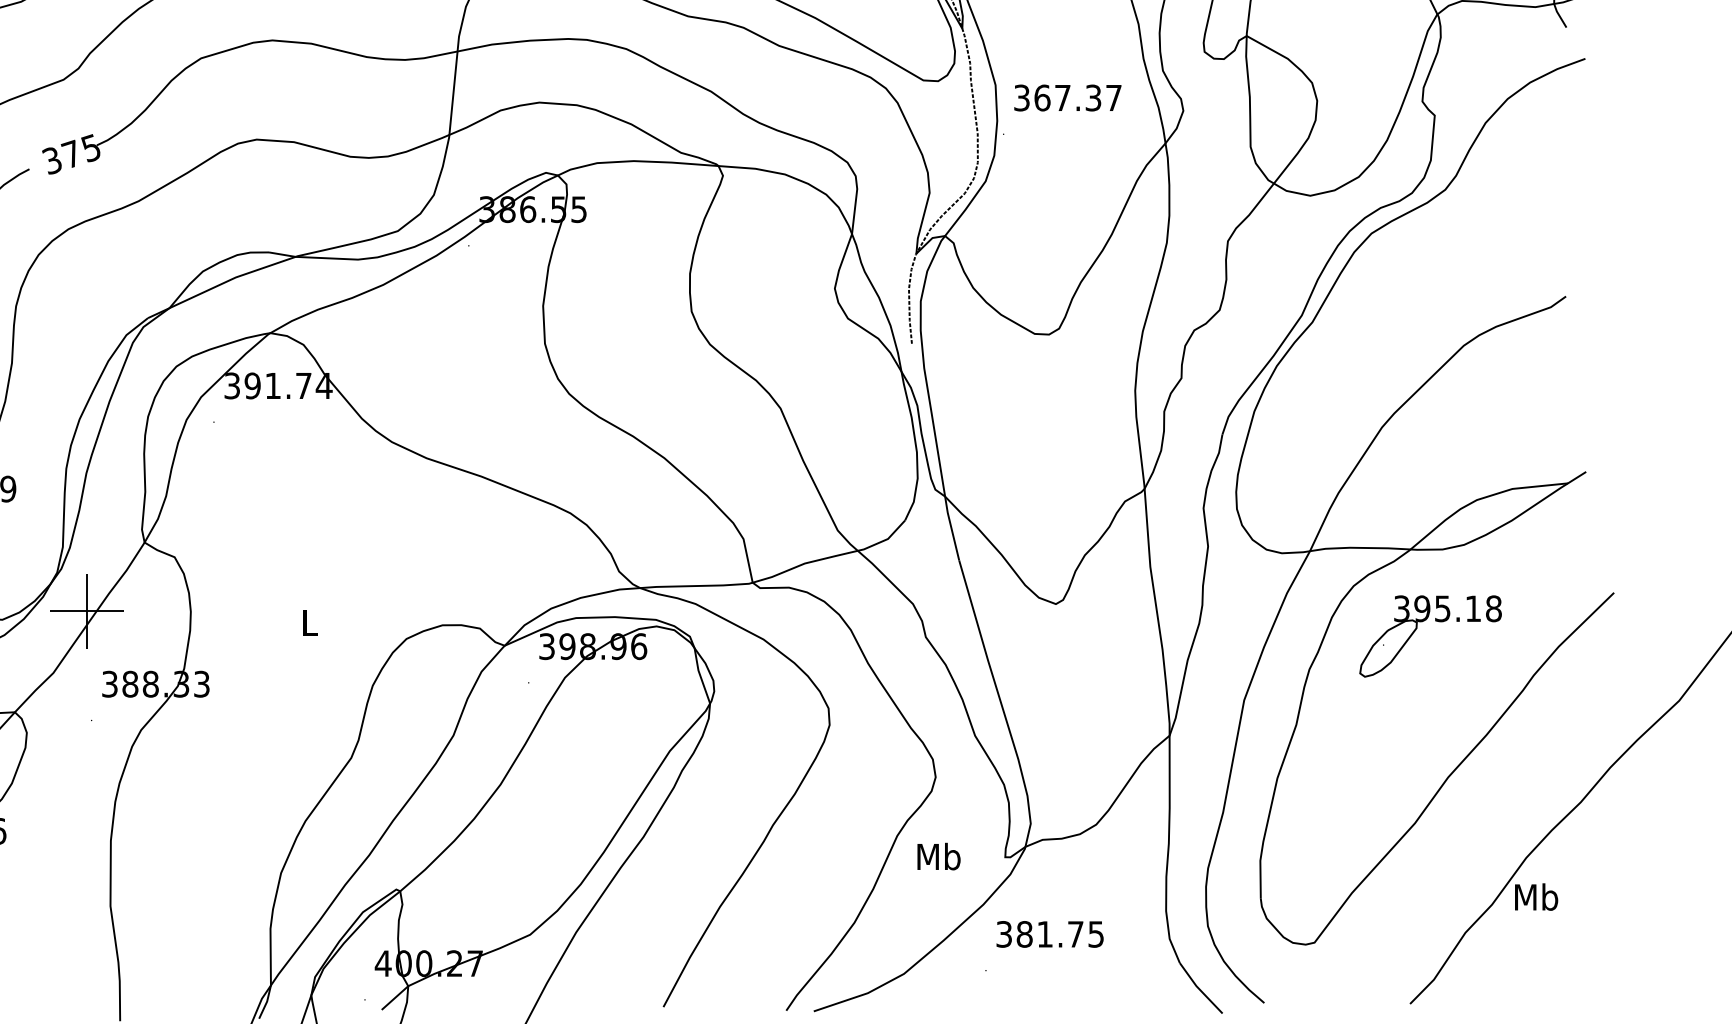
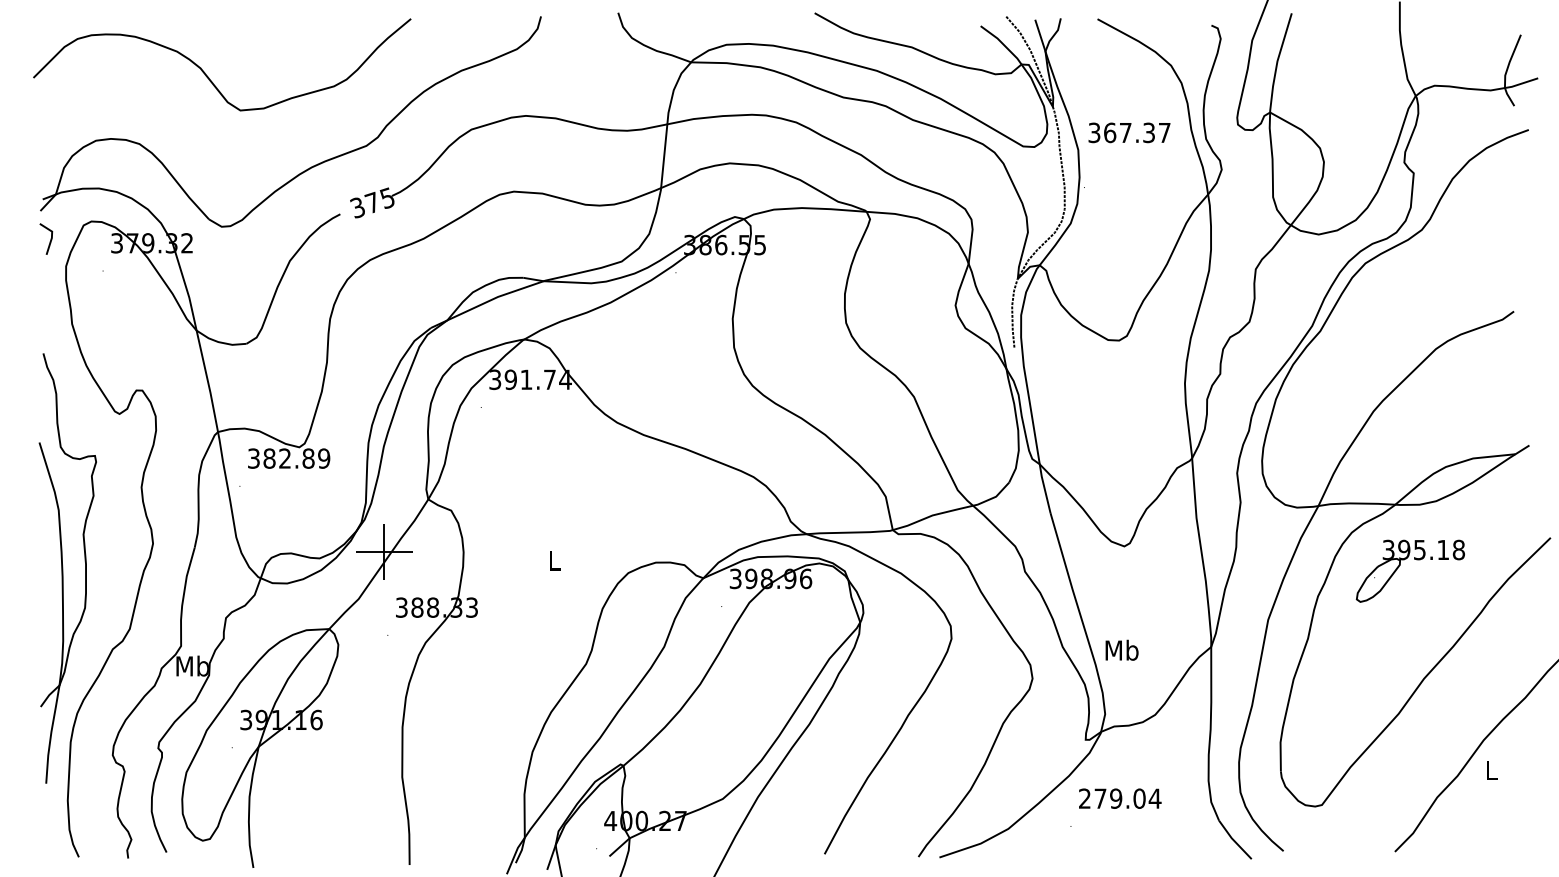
text: (1067, 97) -> (1129, 132), moved
text: (938, 855) -> (1121, 649), moved
text: (1536, 896) -> (1491, 769), Mb -> L
text: (1050, 934) -> (1120, 798), 381.75 -> 279.04

